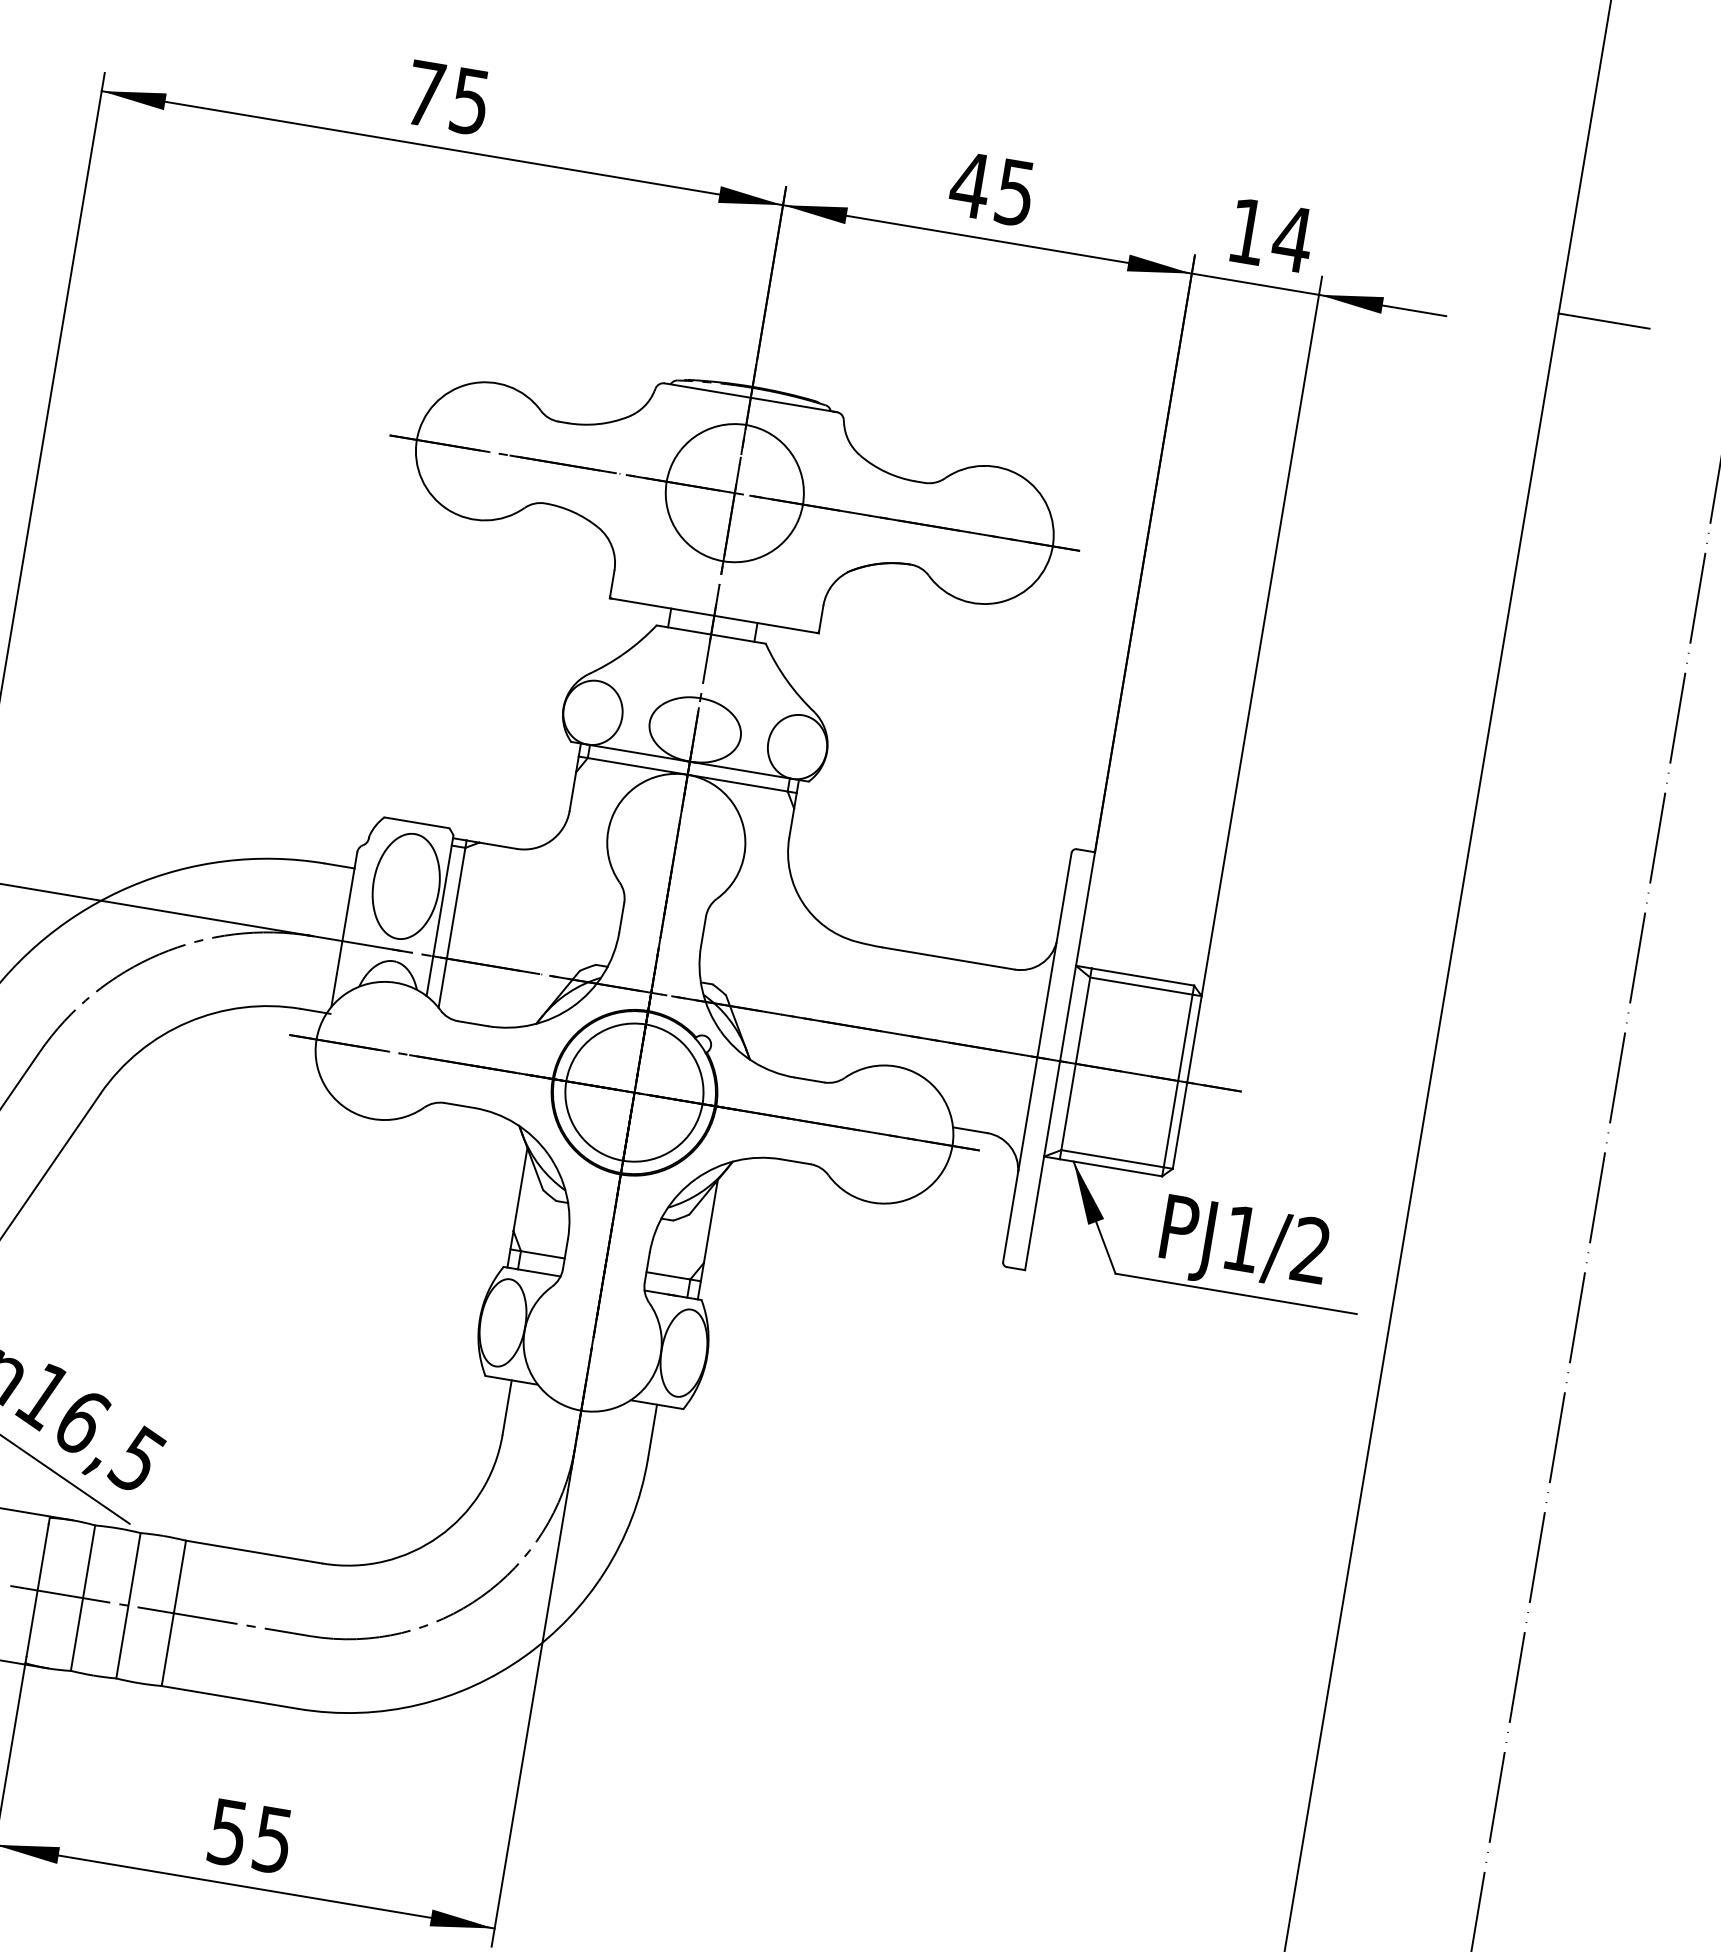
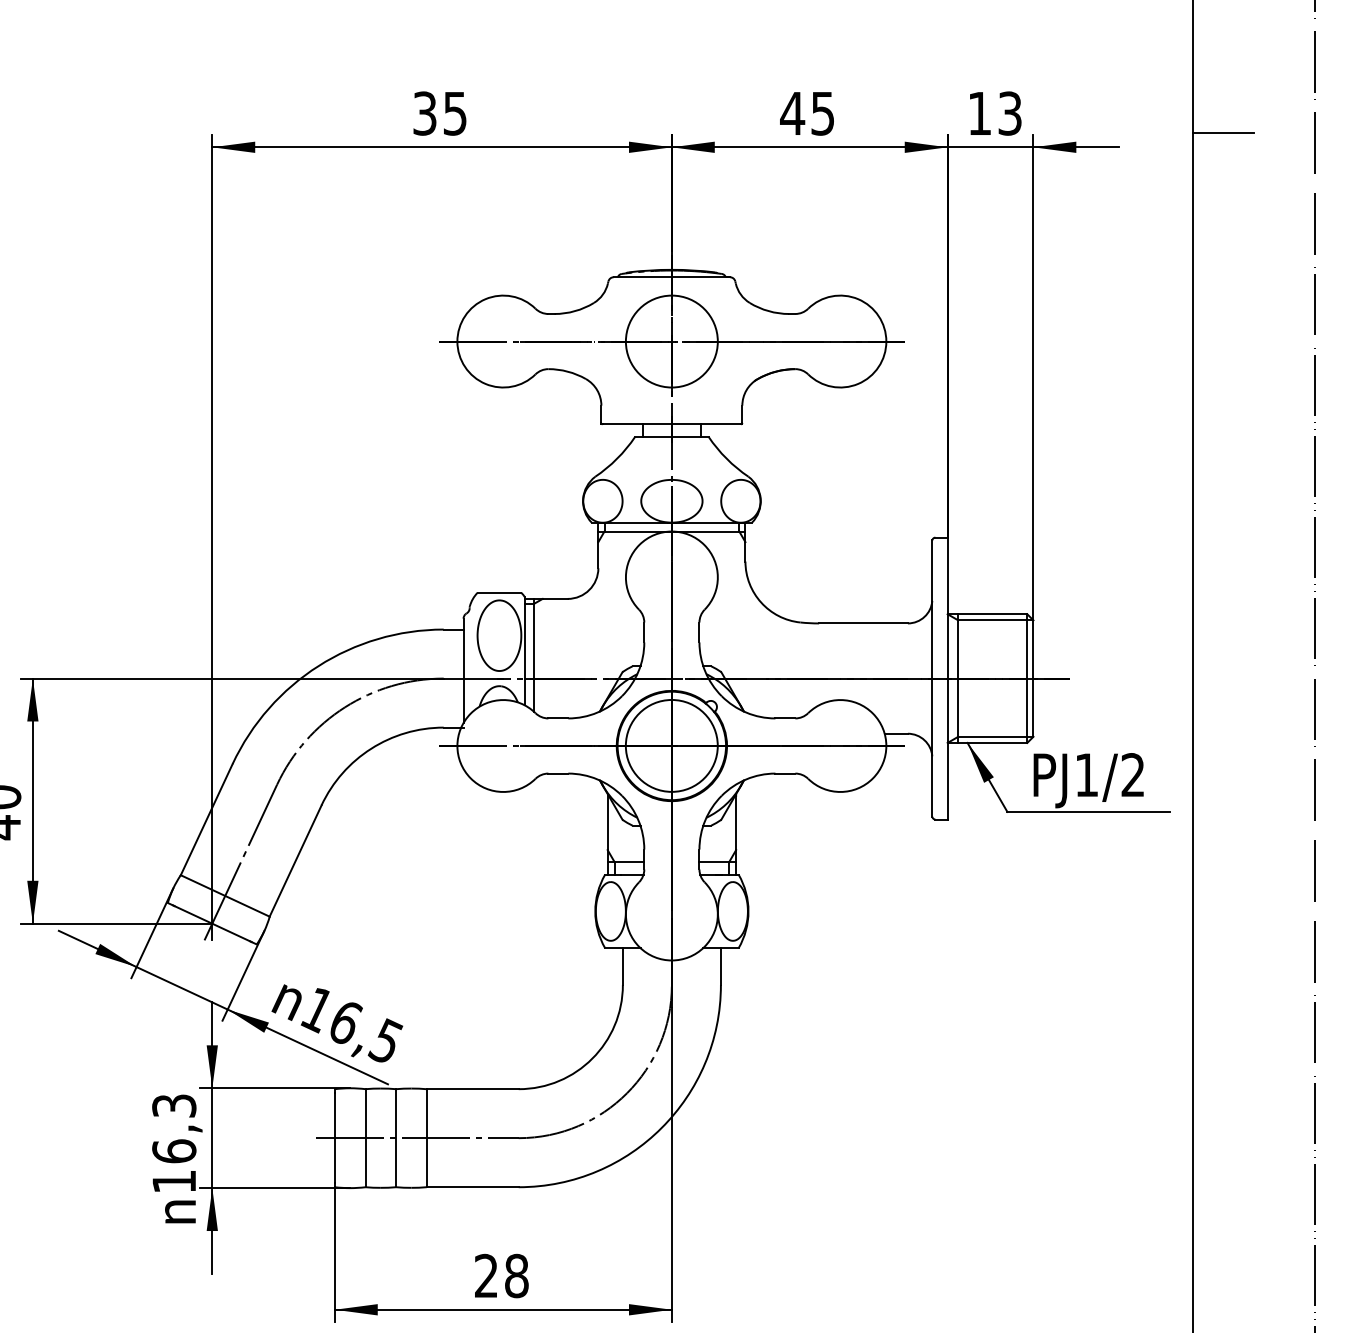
text: (424, 93) -> (424, 113), 75 -> 35
text: (1291, 238) -> (1009, 113), 14 -> 13
text: (250, 1835) -> (501, 1275), 55 -> 28

